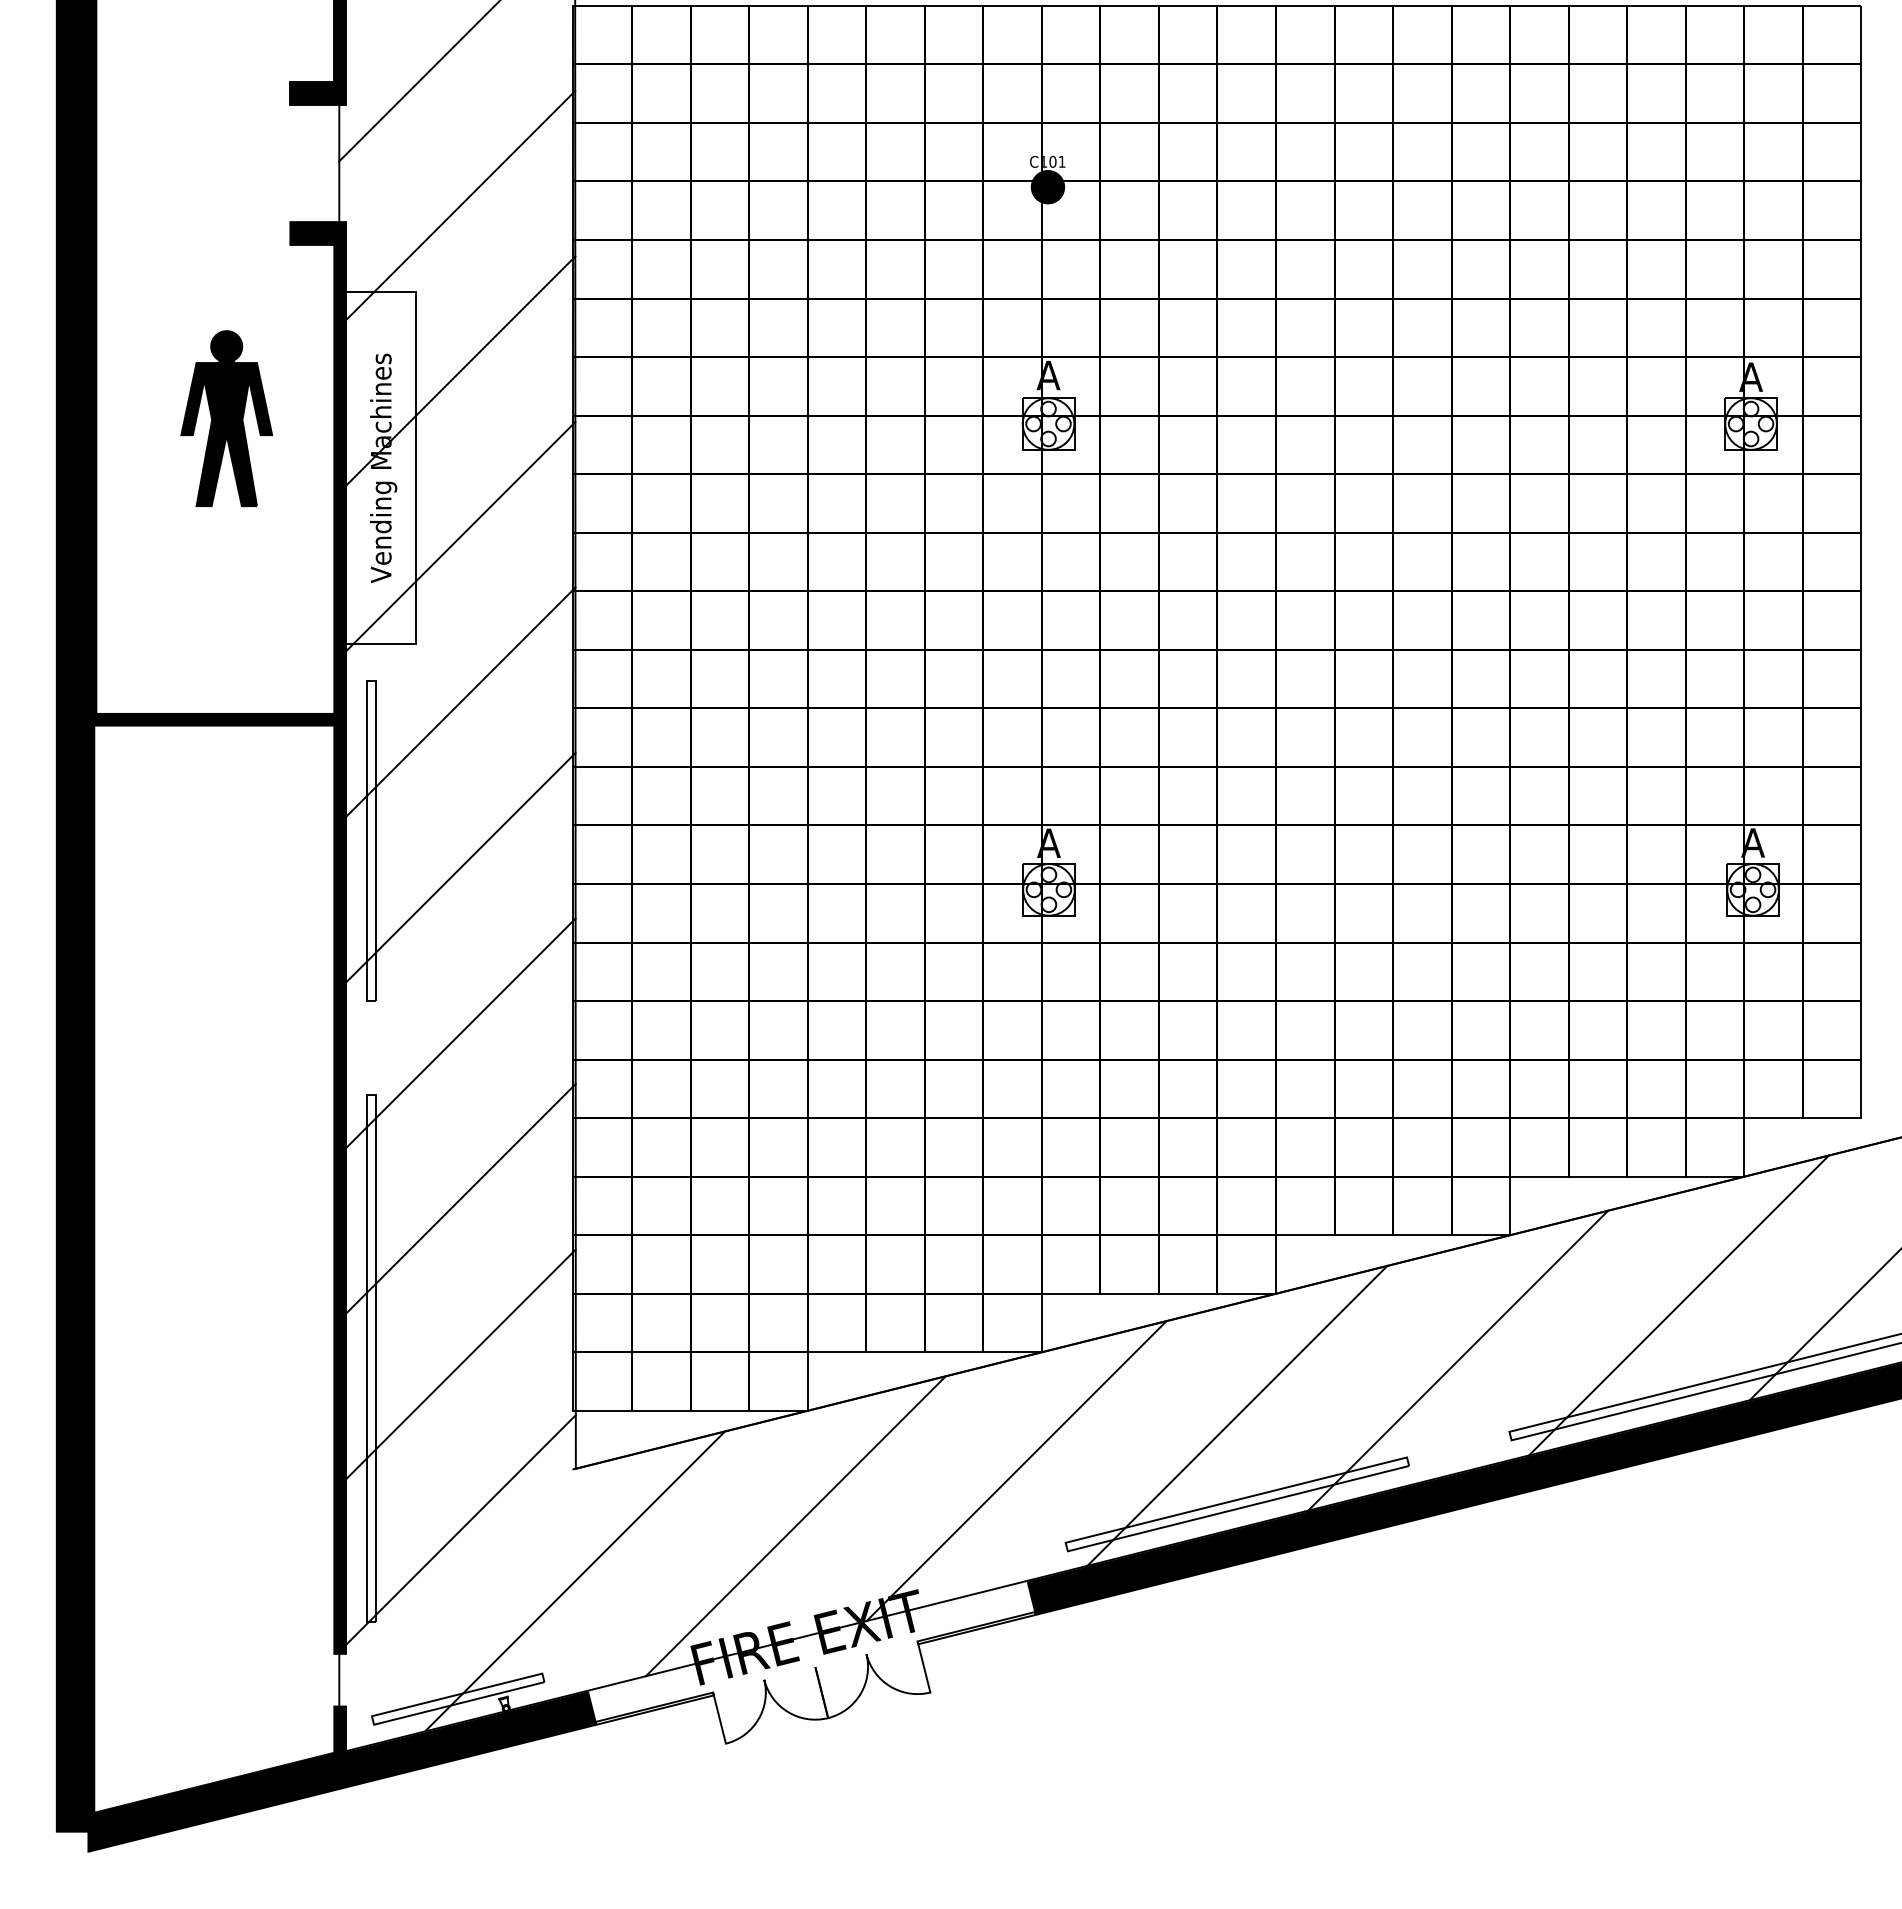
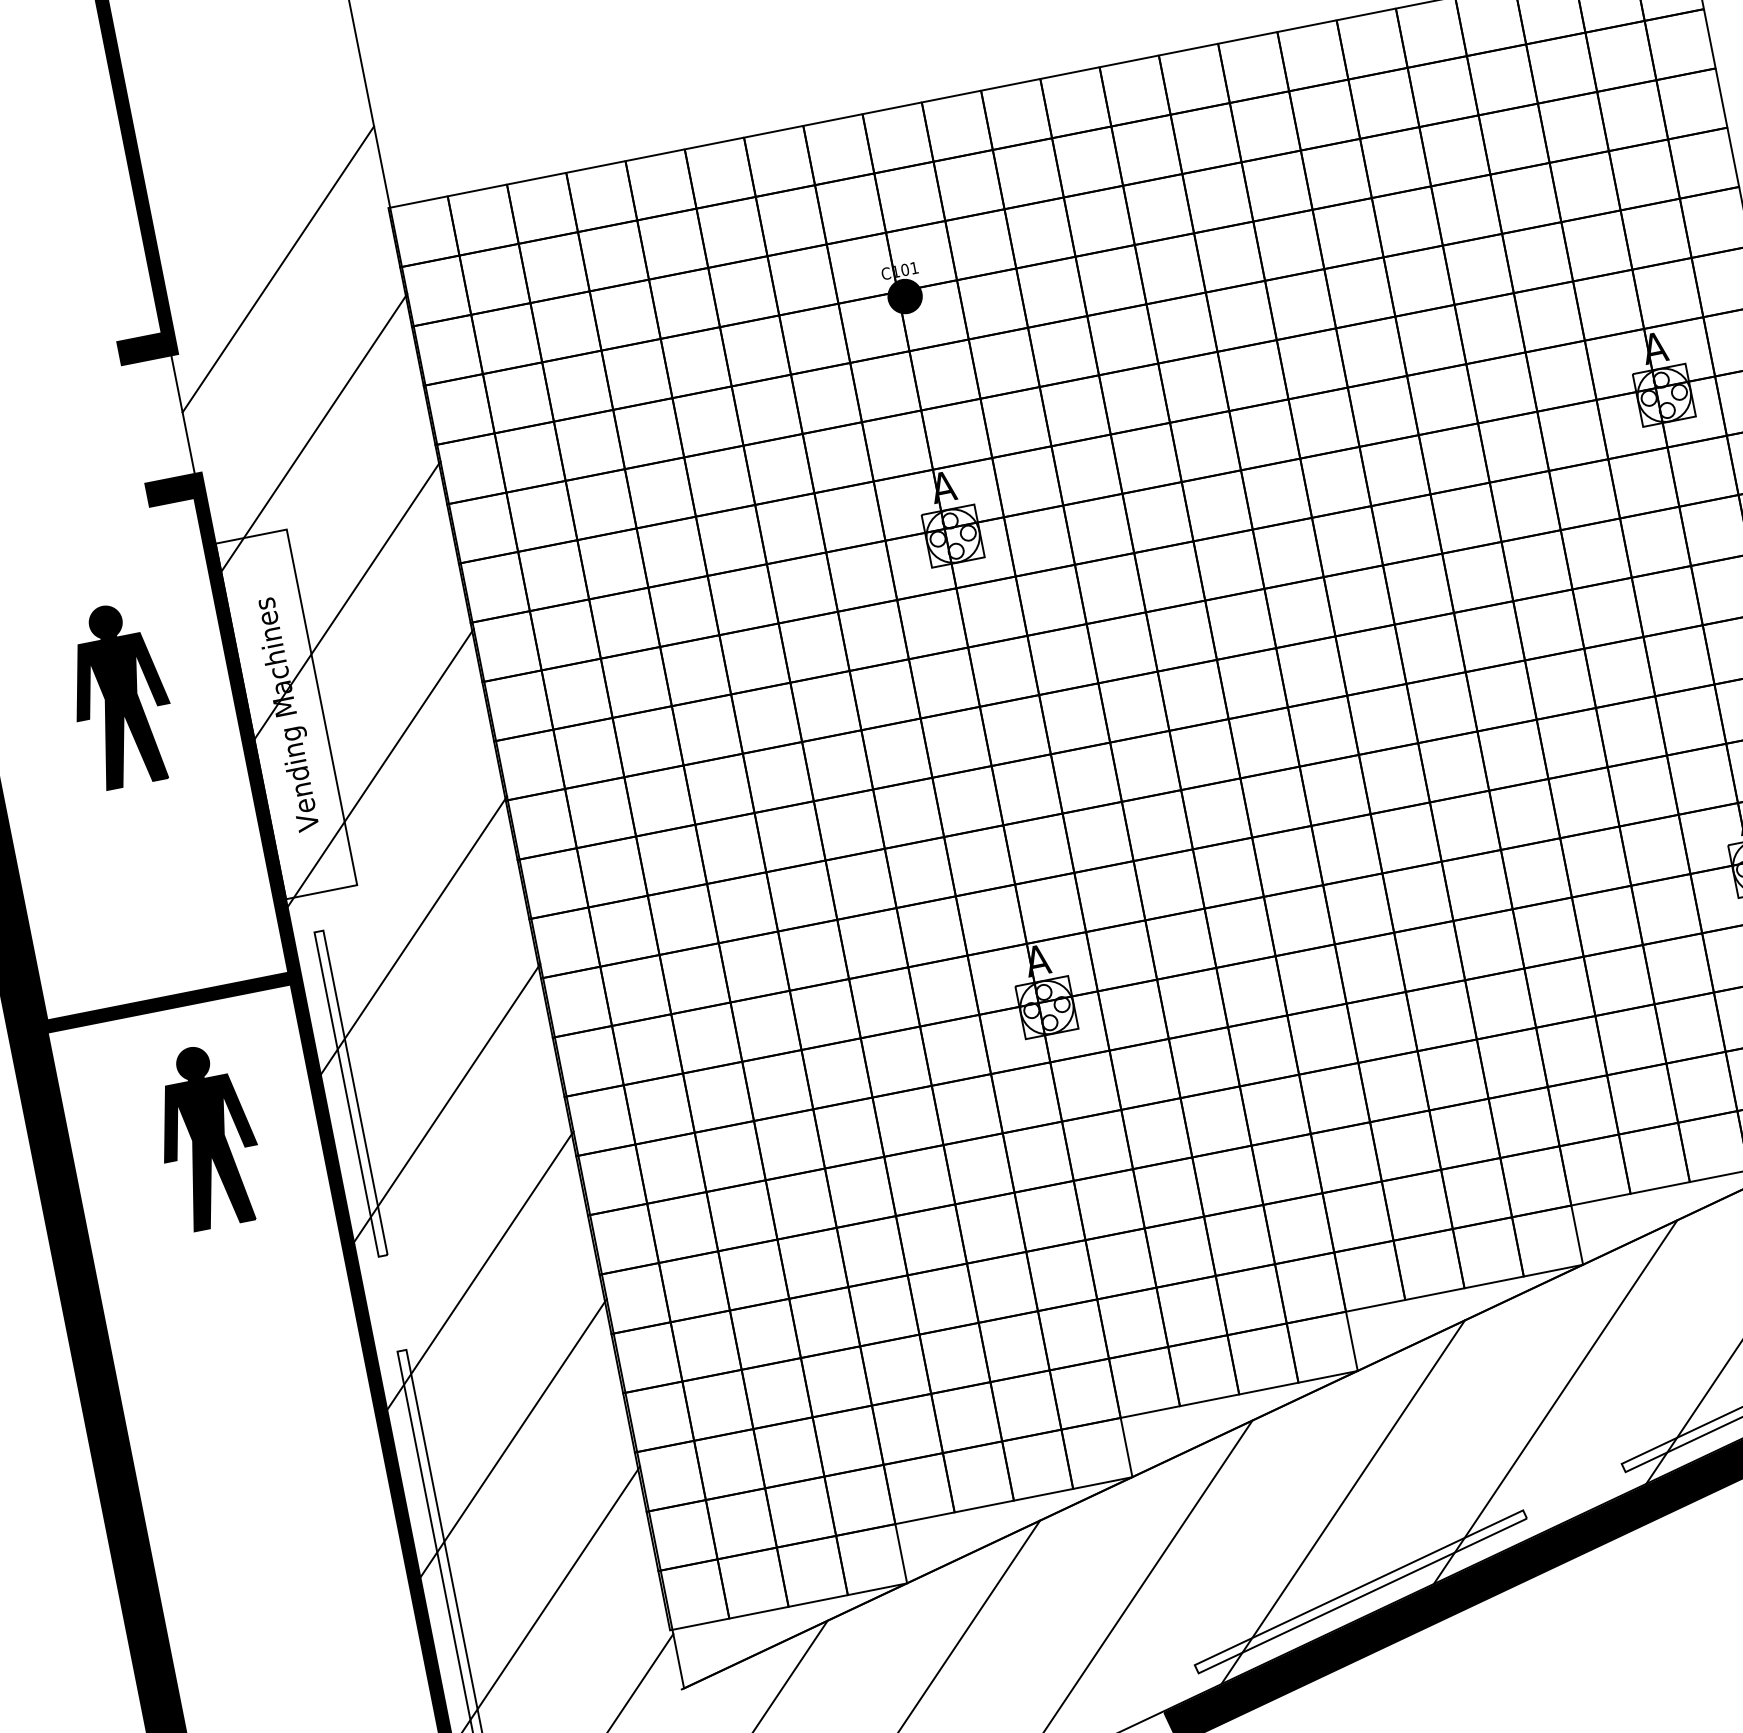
part: (226, 854) -> (207, 1136), added

